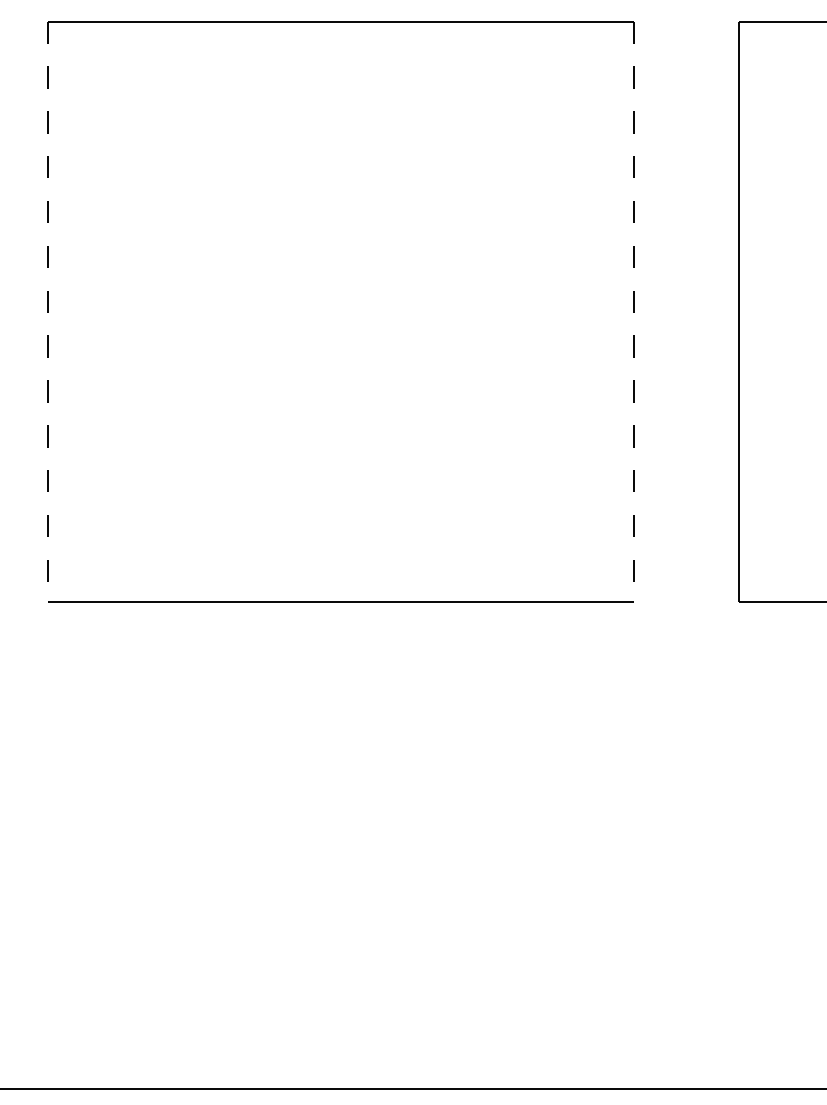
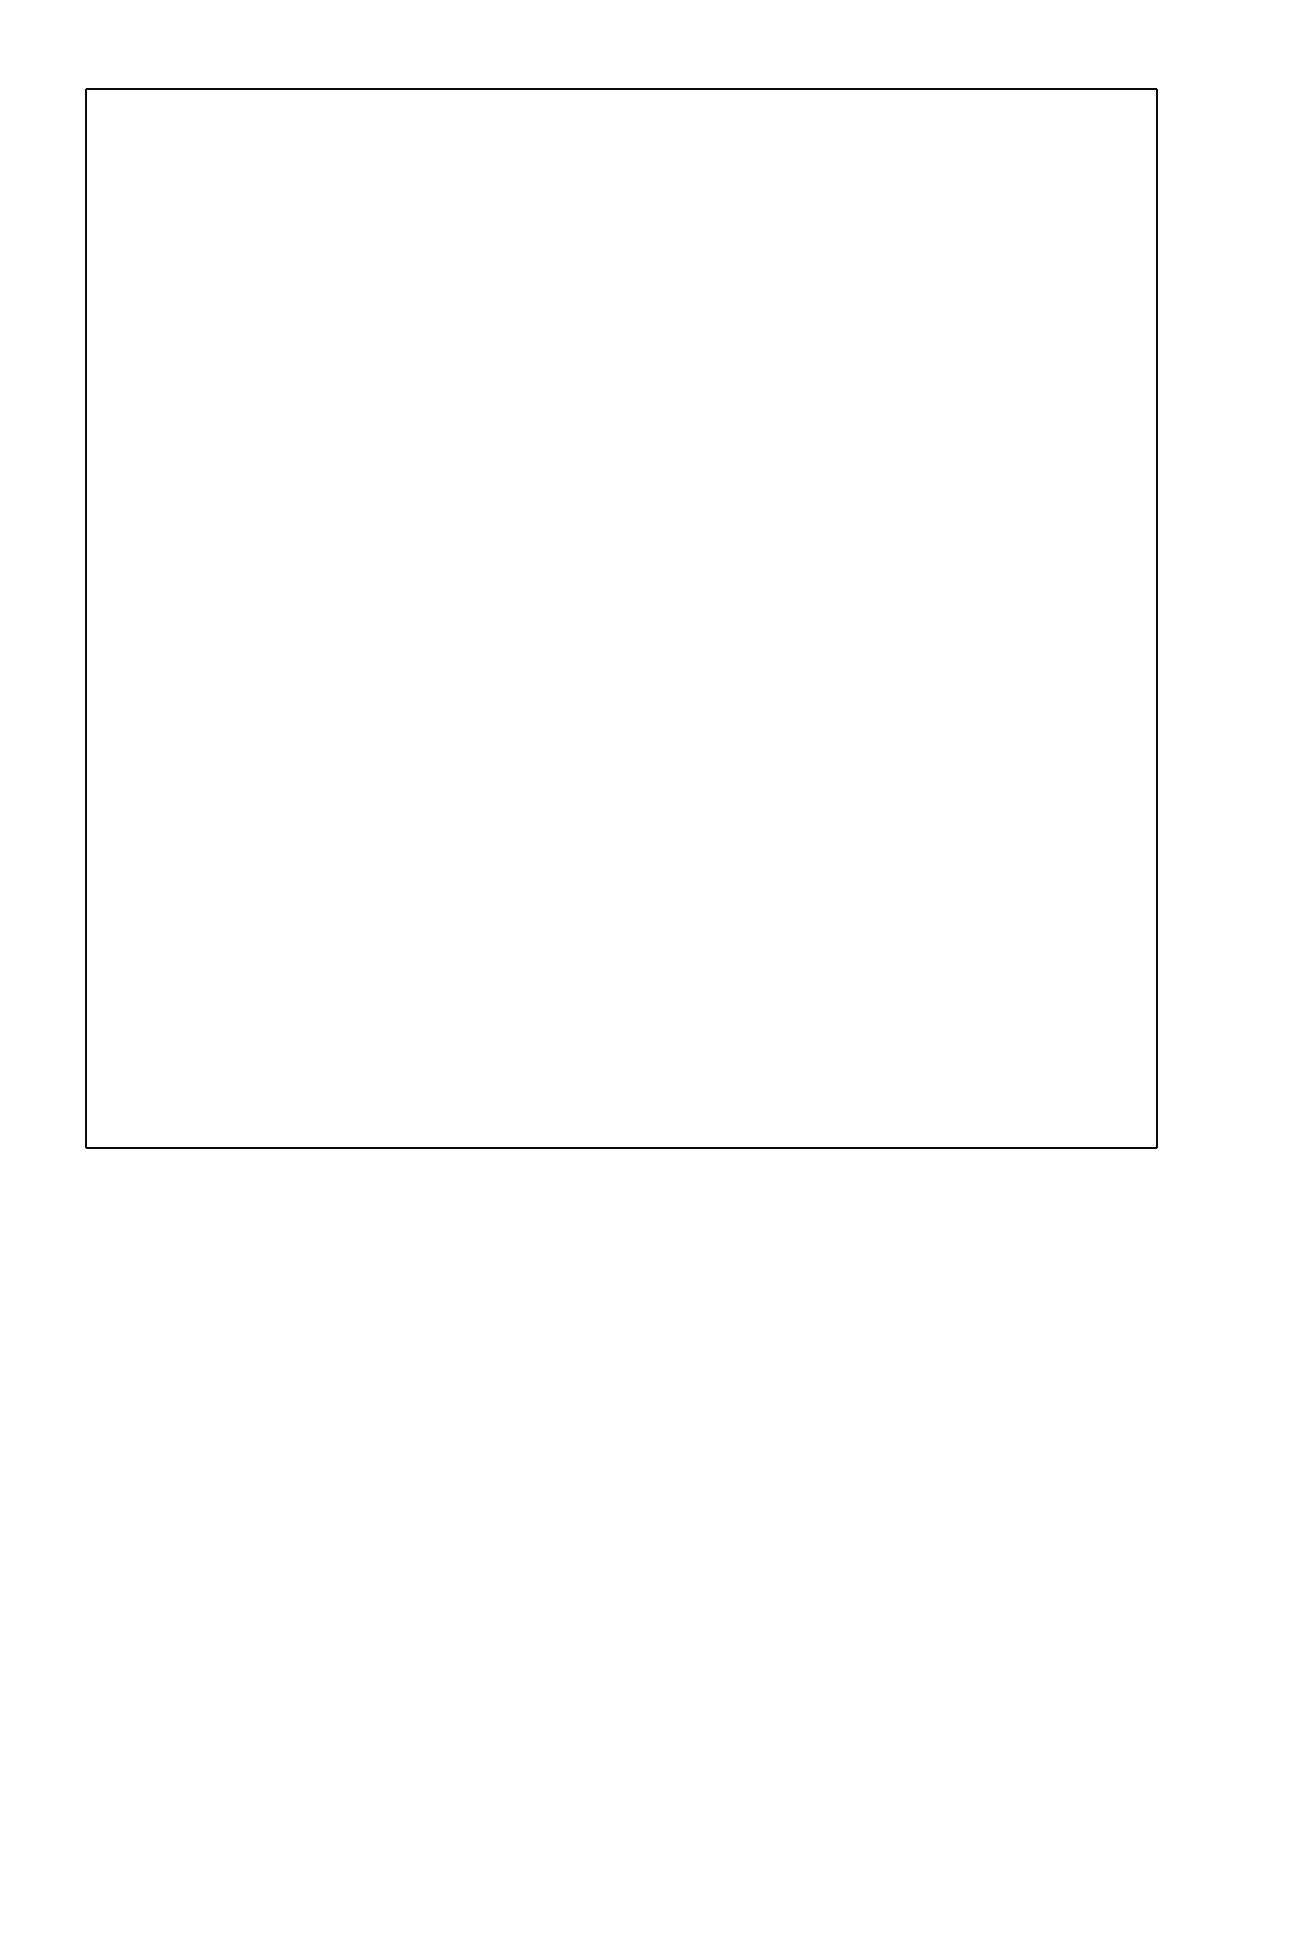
line: (47, 311) -> (85, 618), dashed -> solid
line: (634, 311) -> (1157, 618), dashed -> solid

